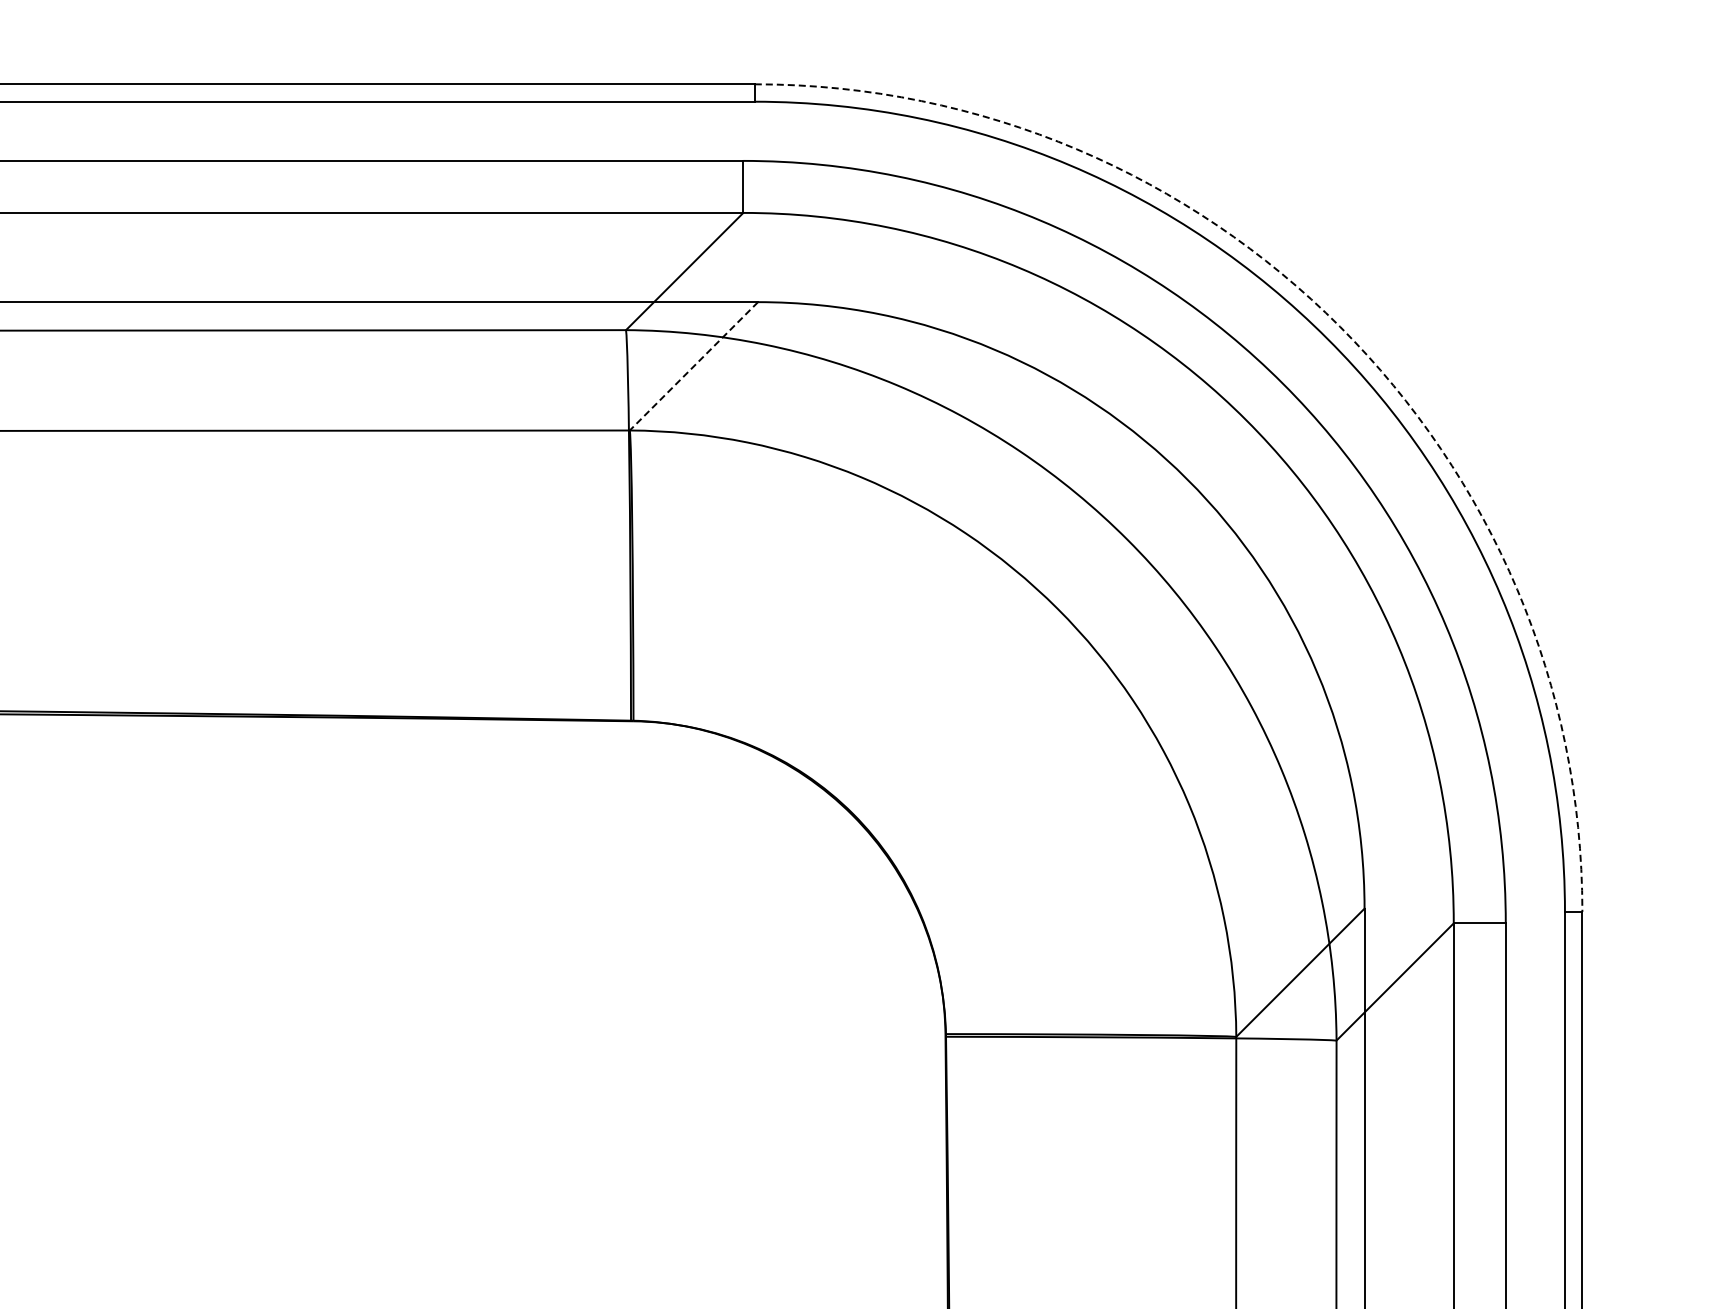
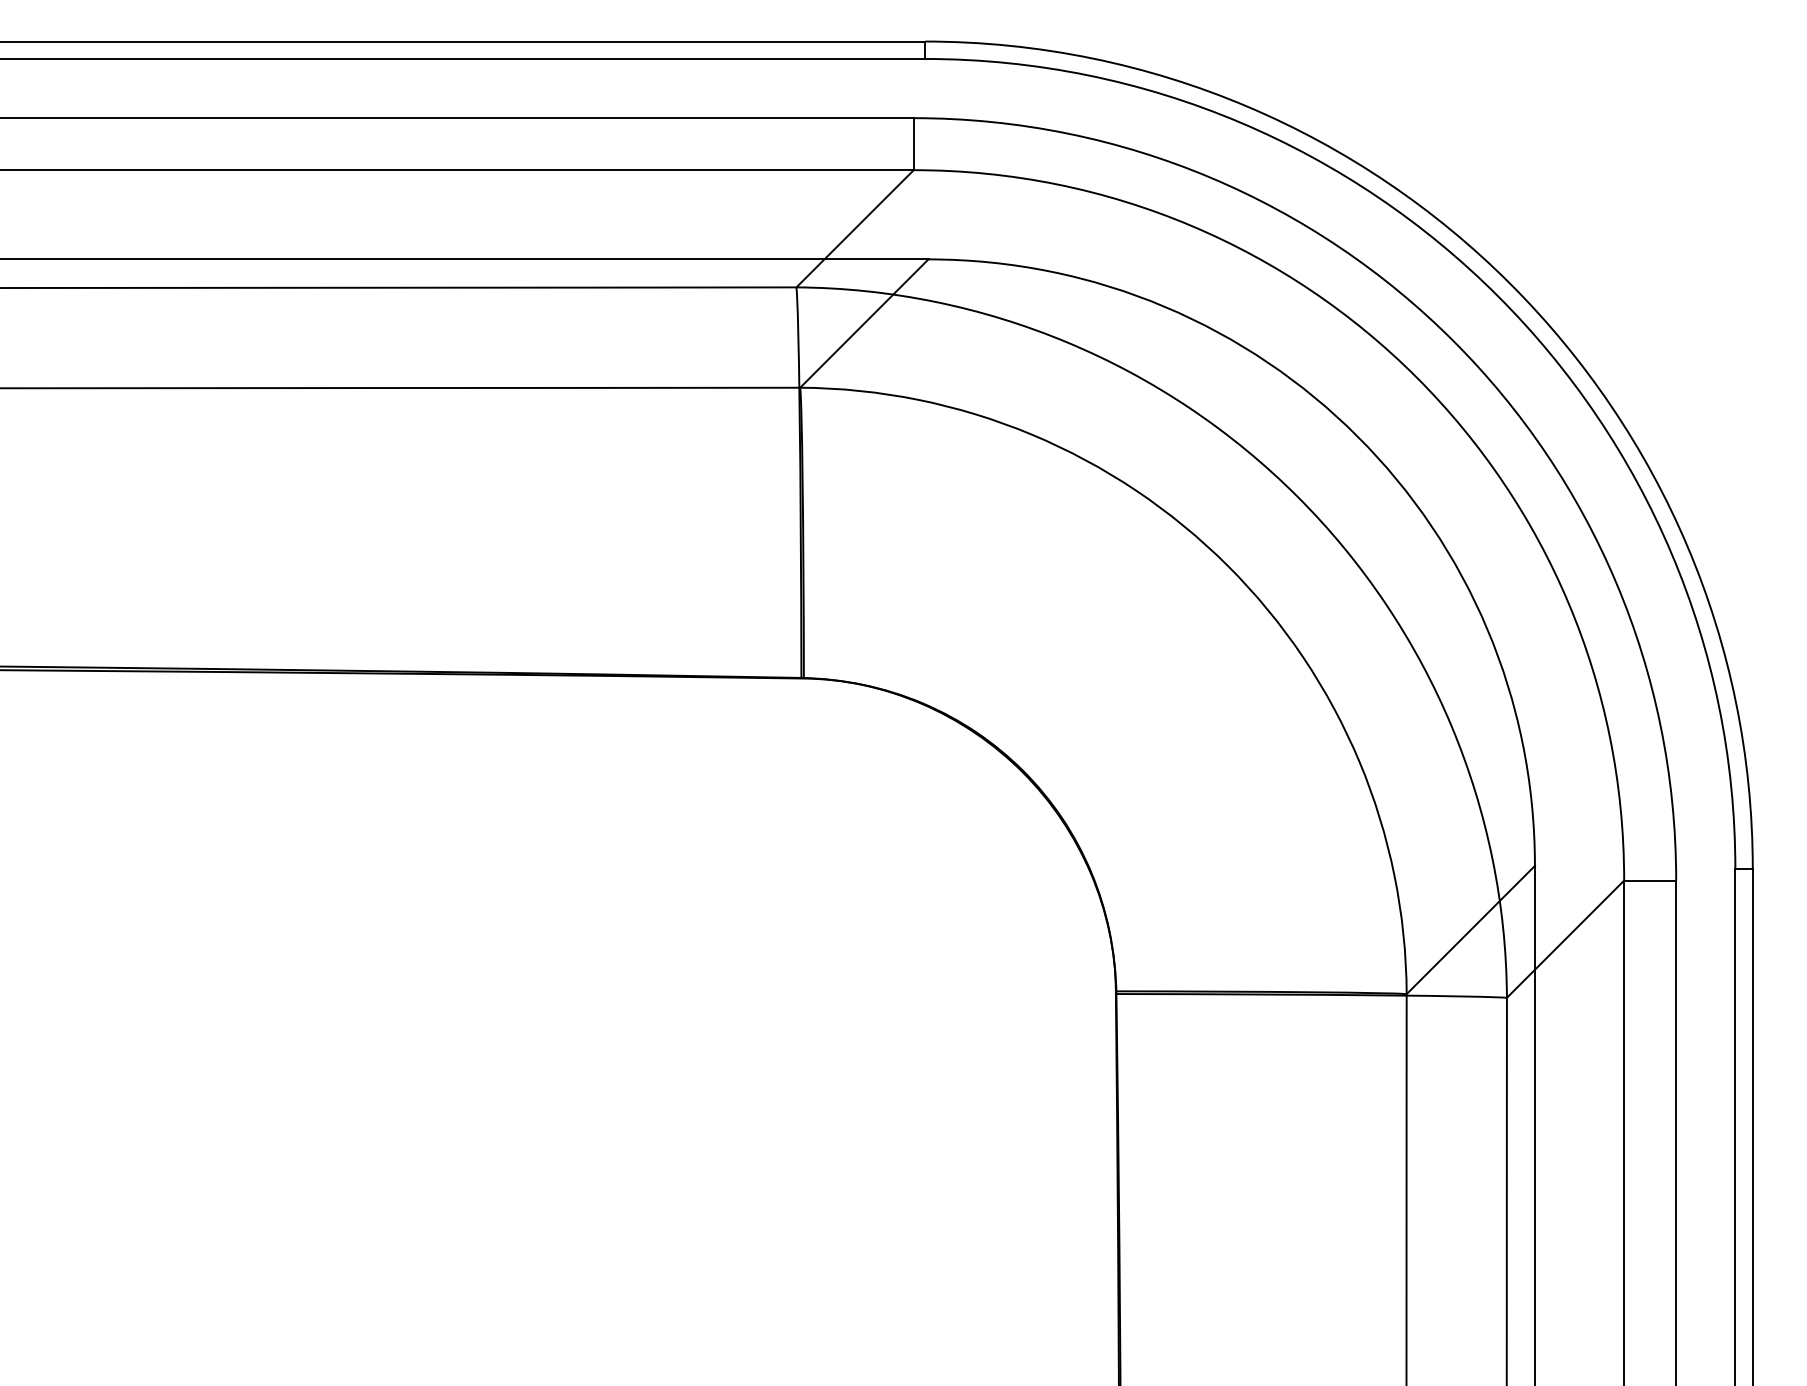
arc: (1340, 326) -> (1510, 283), dashed -> solid
line: (694, 366) -> (864, 323), dashed -> solid

